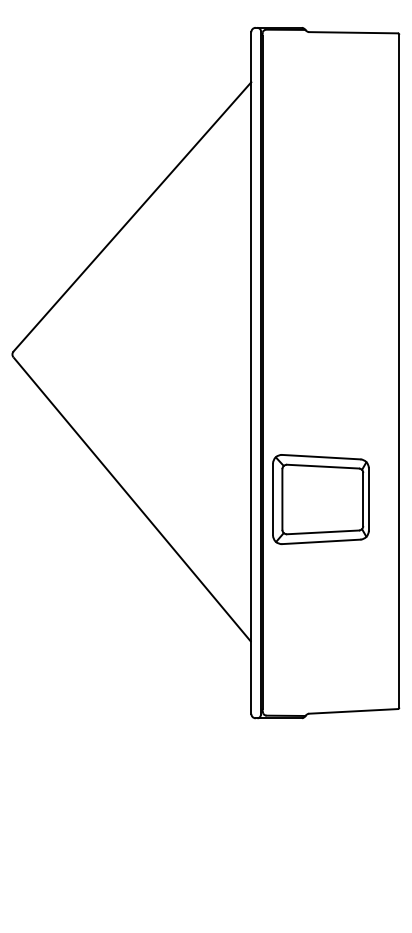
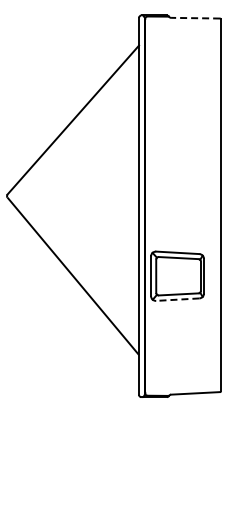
line: (353, 33) -> (195, 18), solid -> dashed
line: (320, 541) -> (177, 299), solid -> dashed

